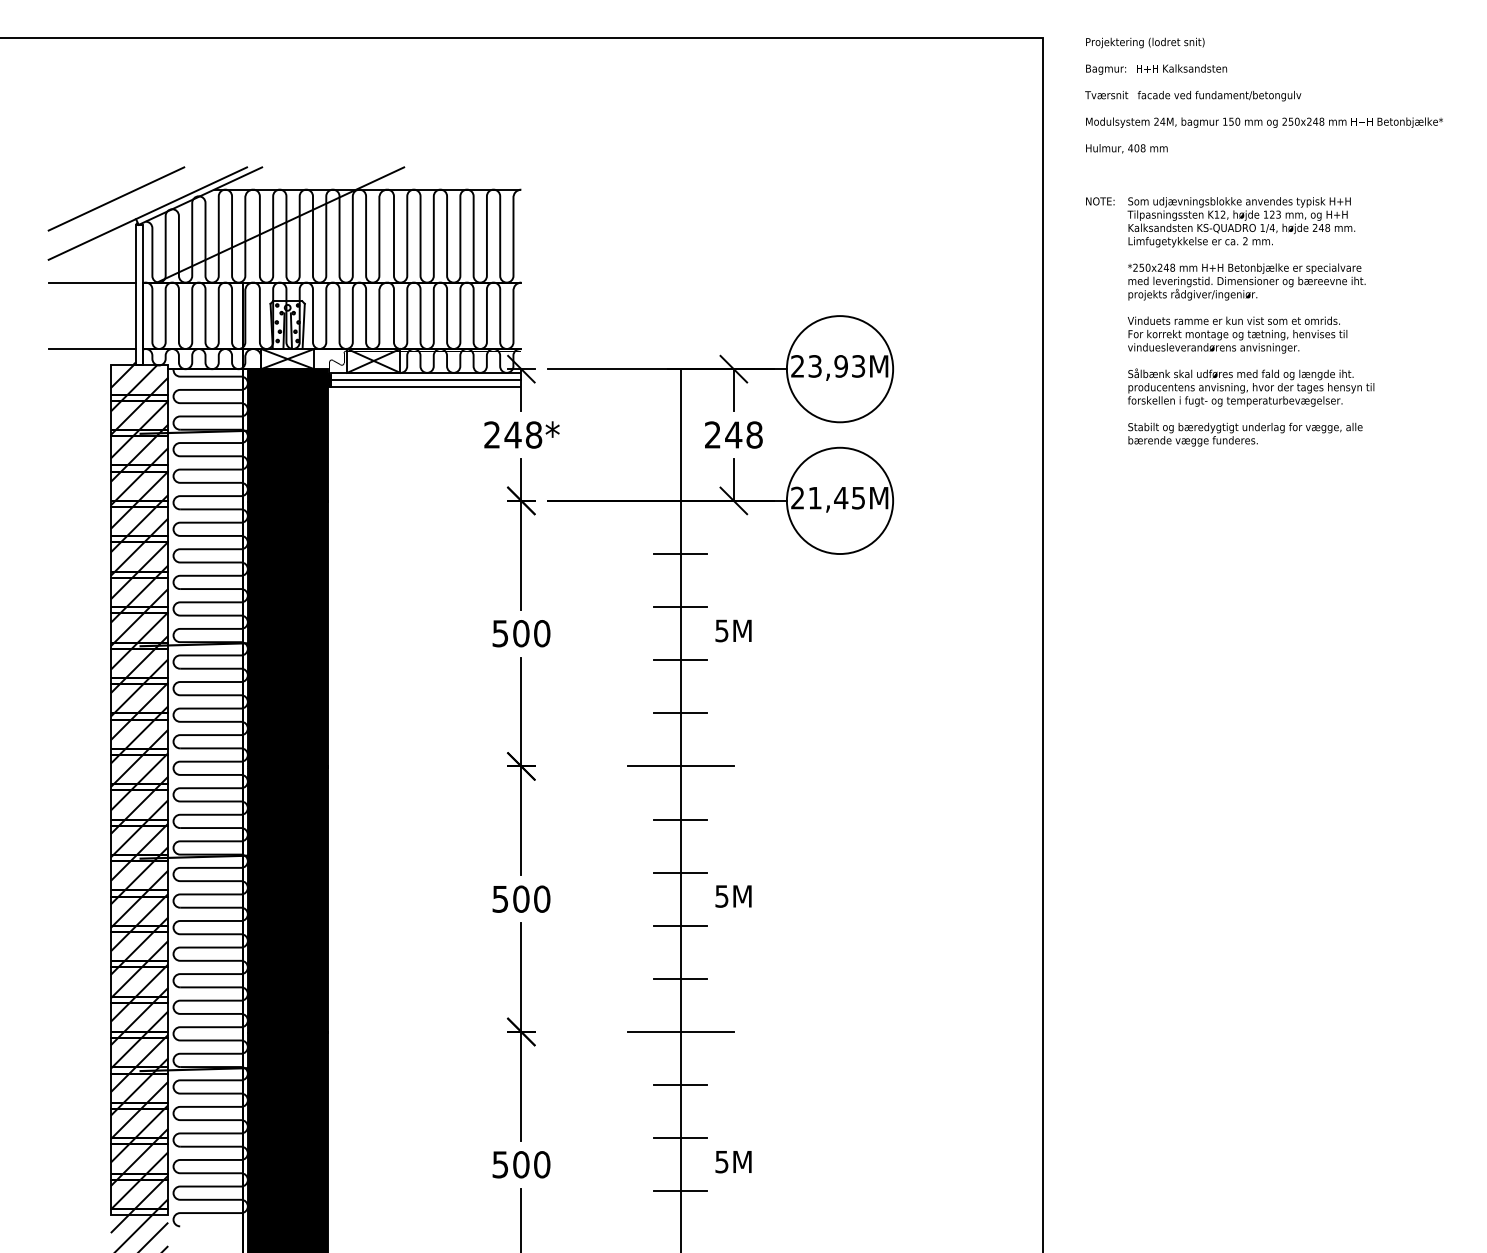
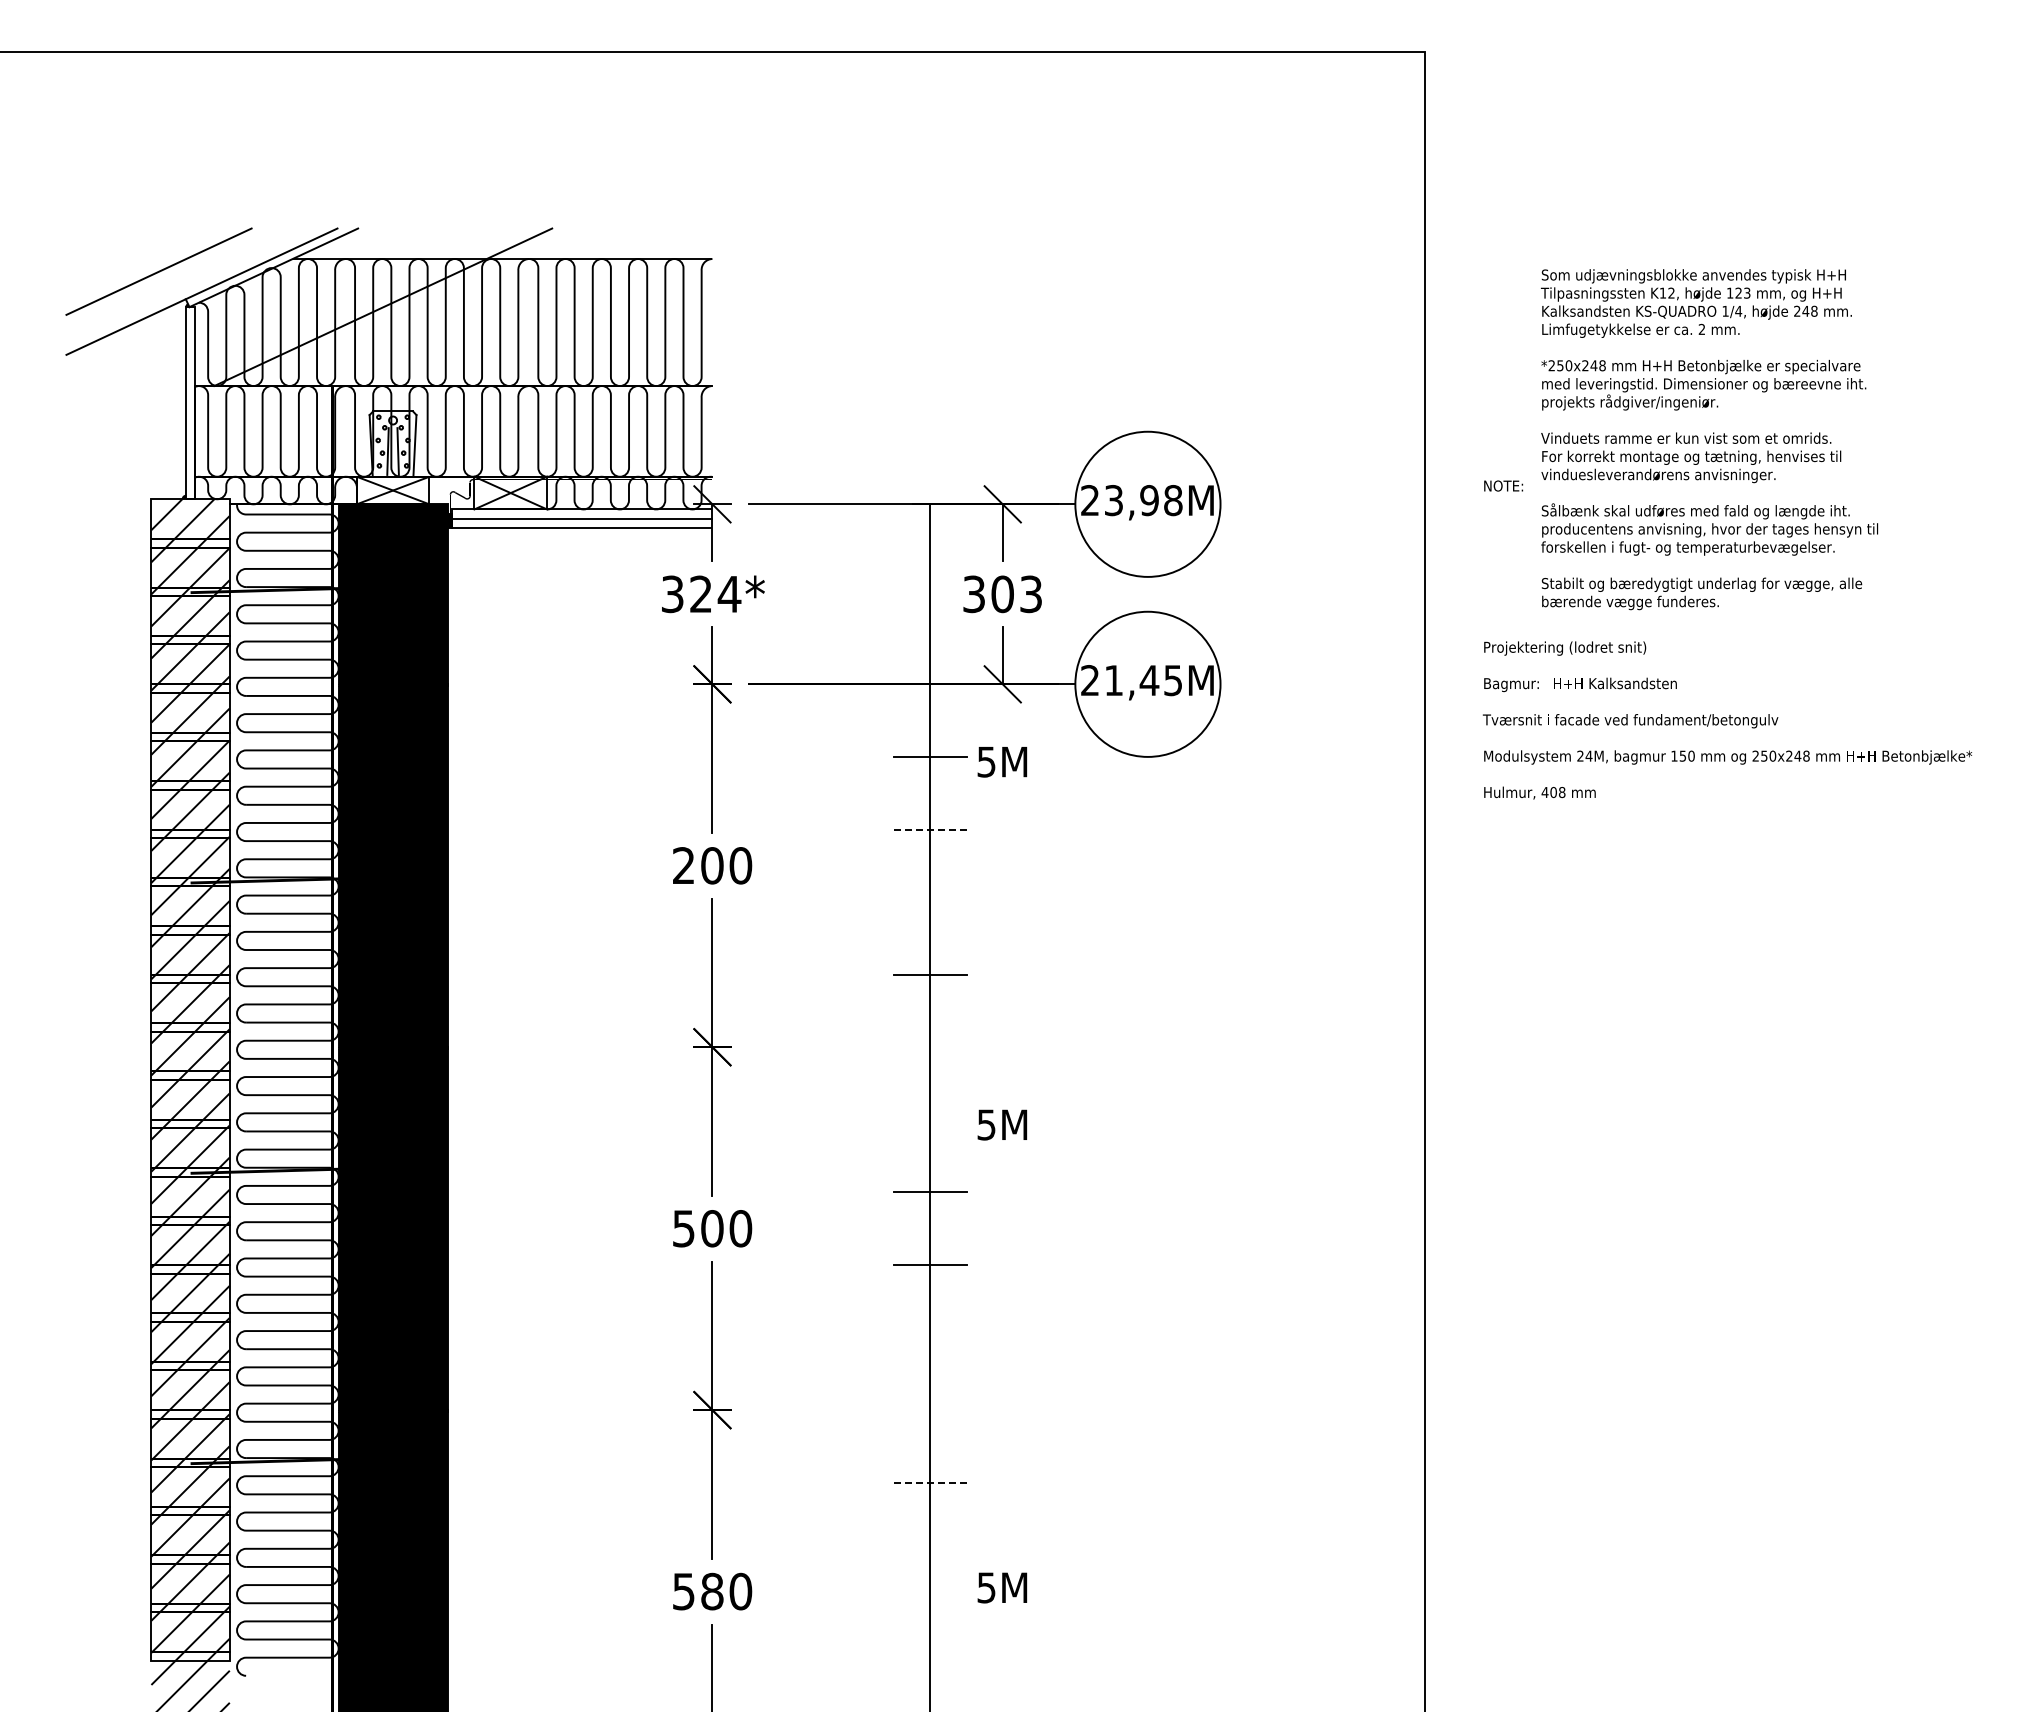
text: (1263, 95) -> (1726, 720), moved
text: (1100, 201) -> (1503, 485), moved
line: (92, 282) -> (126, 386), removed
line: (92, 348) -> (126, 476), removed
text: (858, 366) -> (1173, 500), 23,93M -> 23,98M
text: (513, 435) -> (701, 594), 248* -> 324*
text: (733, 435) -> (1002, 594), 248 -> 303
line: (680, 607) -> (930, 829), solid -> dashed
text: (733, 631) -> (1002, 762), moved
text: (500, 633) -> (683, 865), 500 -> 200
line: (680, 660) -> (929, 902), removed
line: (680, 766) -> (929, 1047), removed
line: (680, 819) -> (929, 1119), removed
text: (733, 896) -> (1002, 1124), moved
line: (680, 978) -> (929, 1337), removed
line: (680, 1032) -> (929, 1410), removed
line: (680, 1084) -> (930, 1482), solid -> dashed
line: (680, 1138) -> (929, 1555), removed
text: (521, 1164) -> (712, 1591), 500 -> 580
line: (680, 1191) -> (929, 1627), removed

